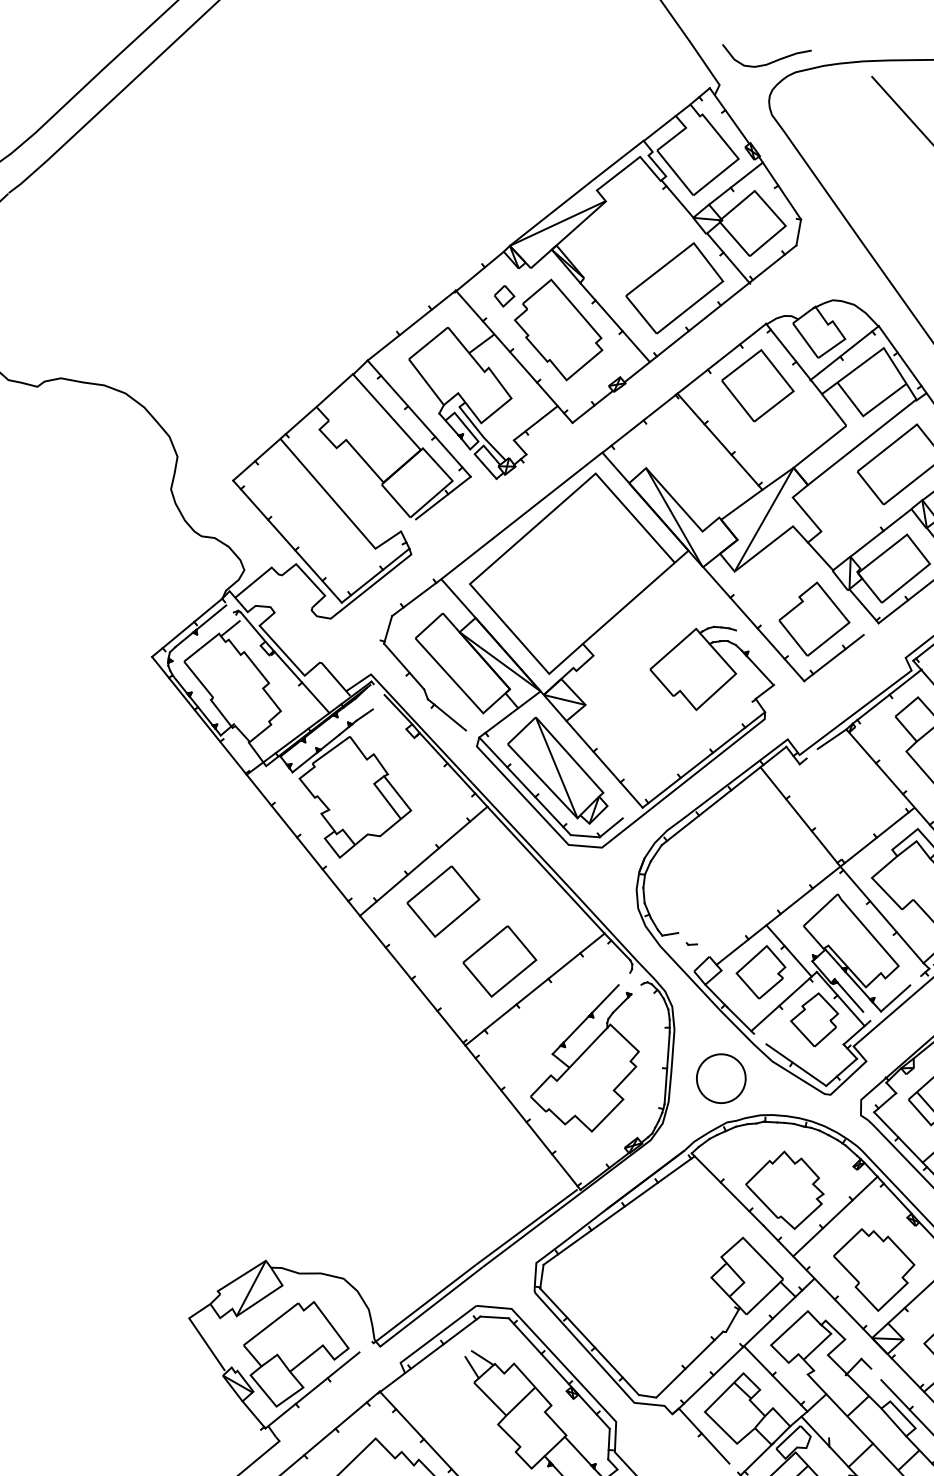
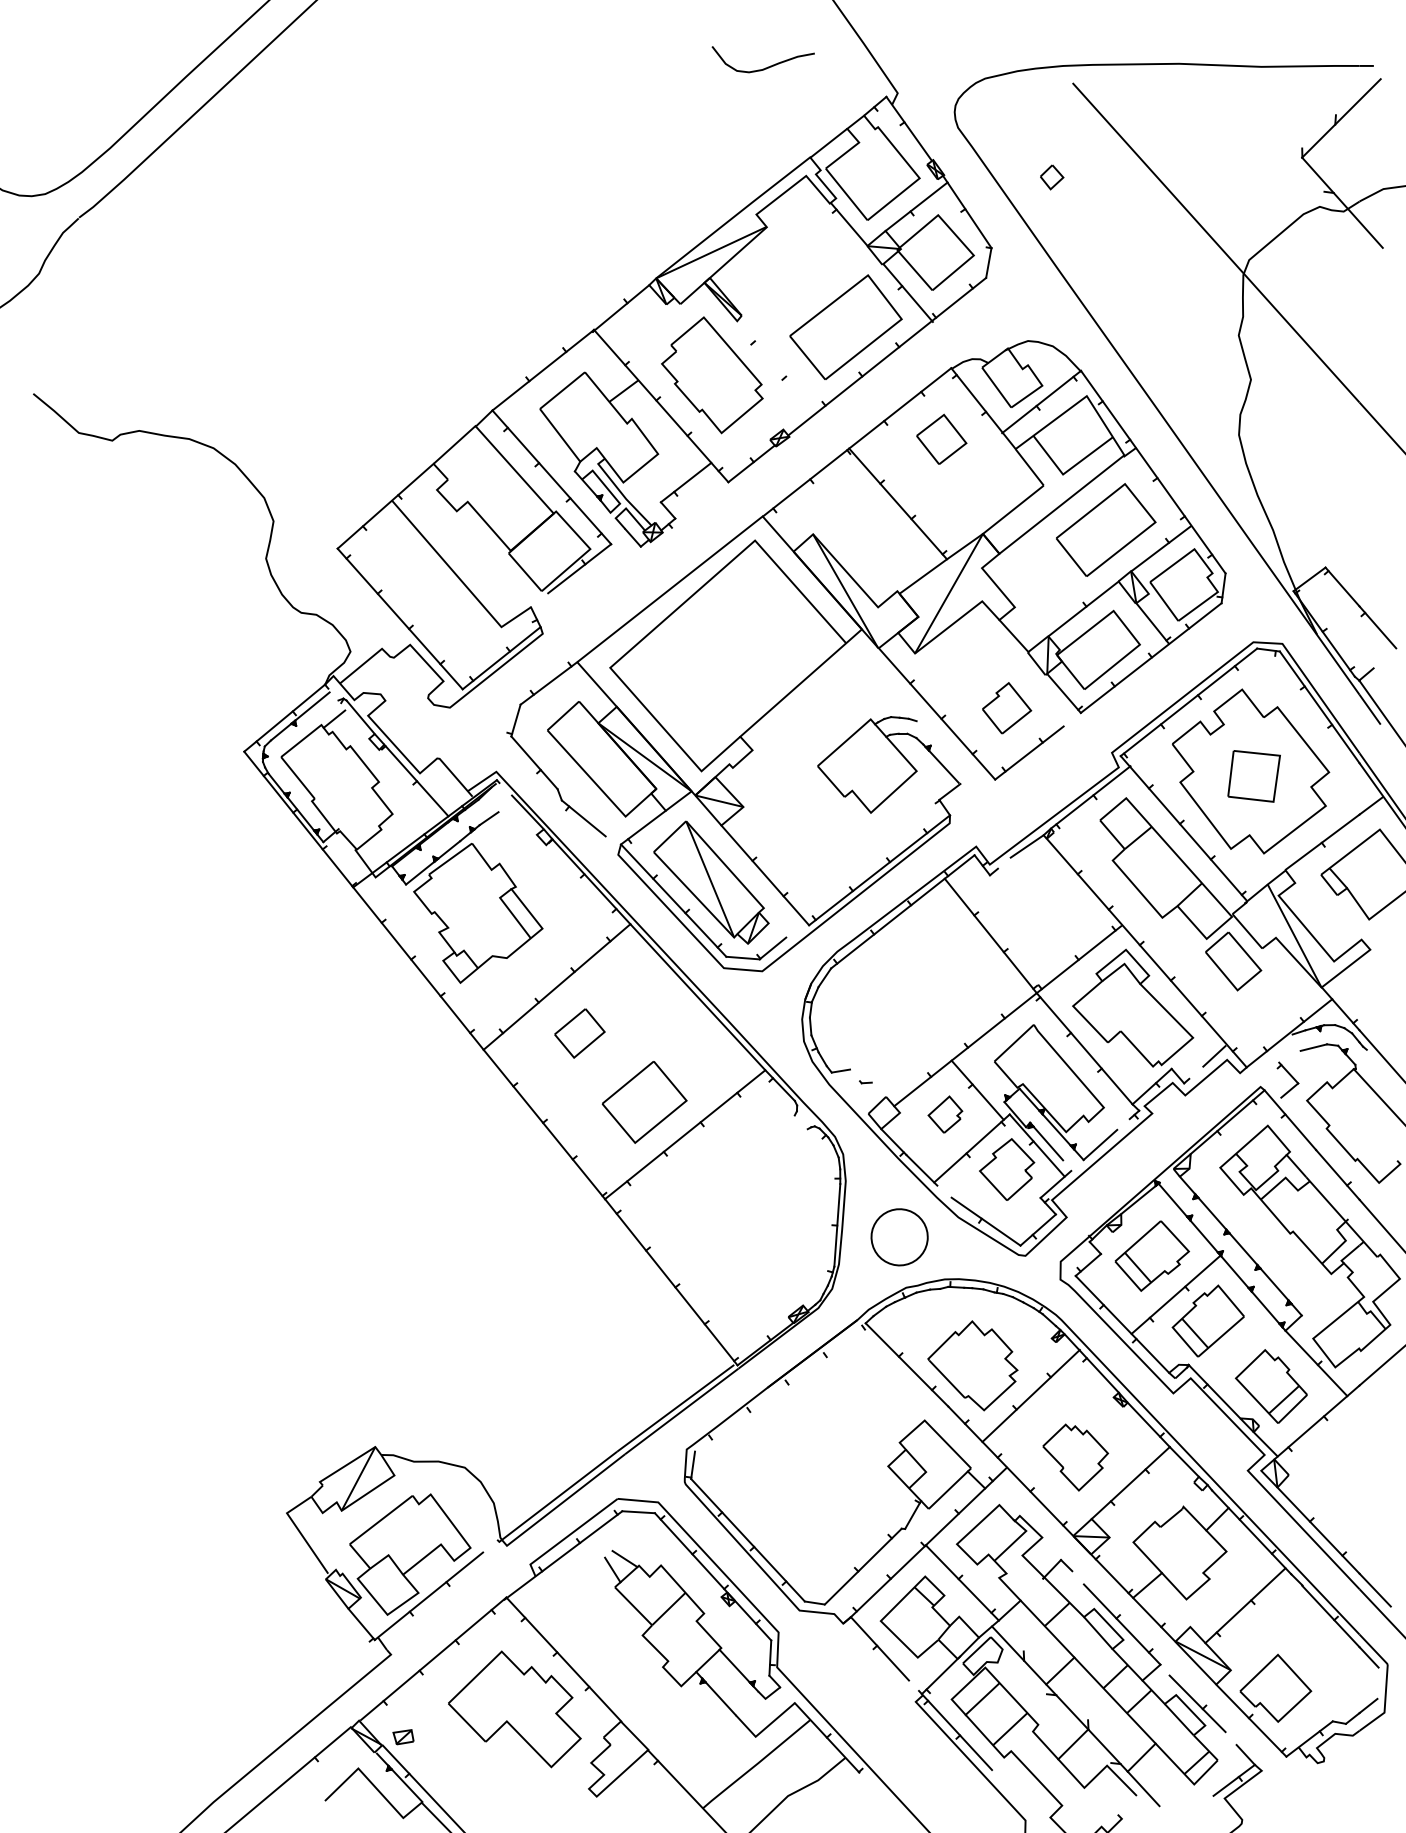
curve: (768, 62) -> (765, 67), moved
part: (504, 296) -> (1052, 177), moved
line: (615, 322) -> (777, 366), removed
part: (757, 385) -> (941, 439), size x0.6
part: (814, 619) -> (1006, 708), size x0.6
part: (443, 901) -> (579, 1033), size x0.6
part: (761, 972) -> (945, 1114), size x0.6
part: (584, 1058) -> (742, 1213), removed
line: (618, 1209) -> (781, 1388), removed
part: (874, 1269) -> (1075, 1457), size x0.7

